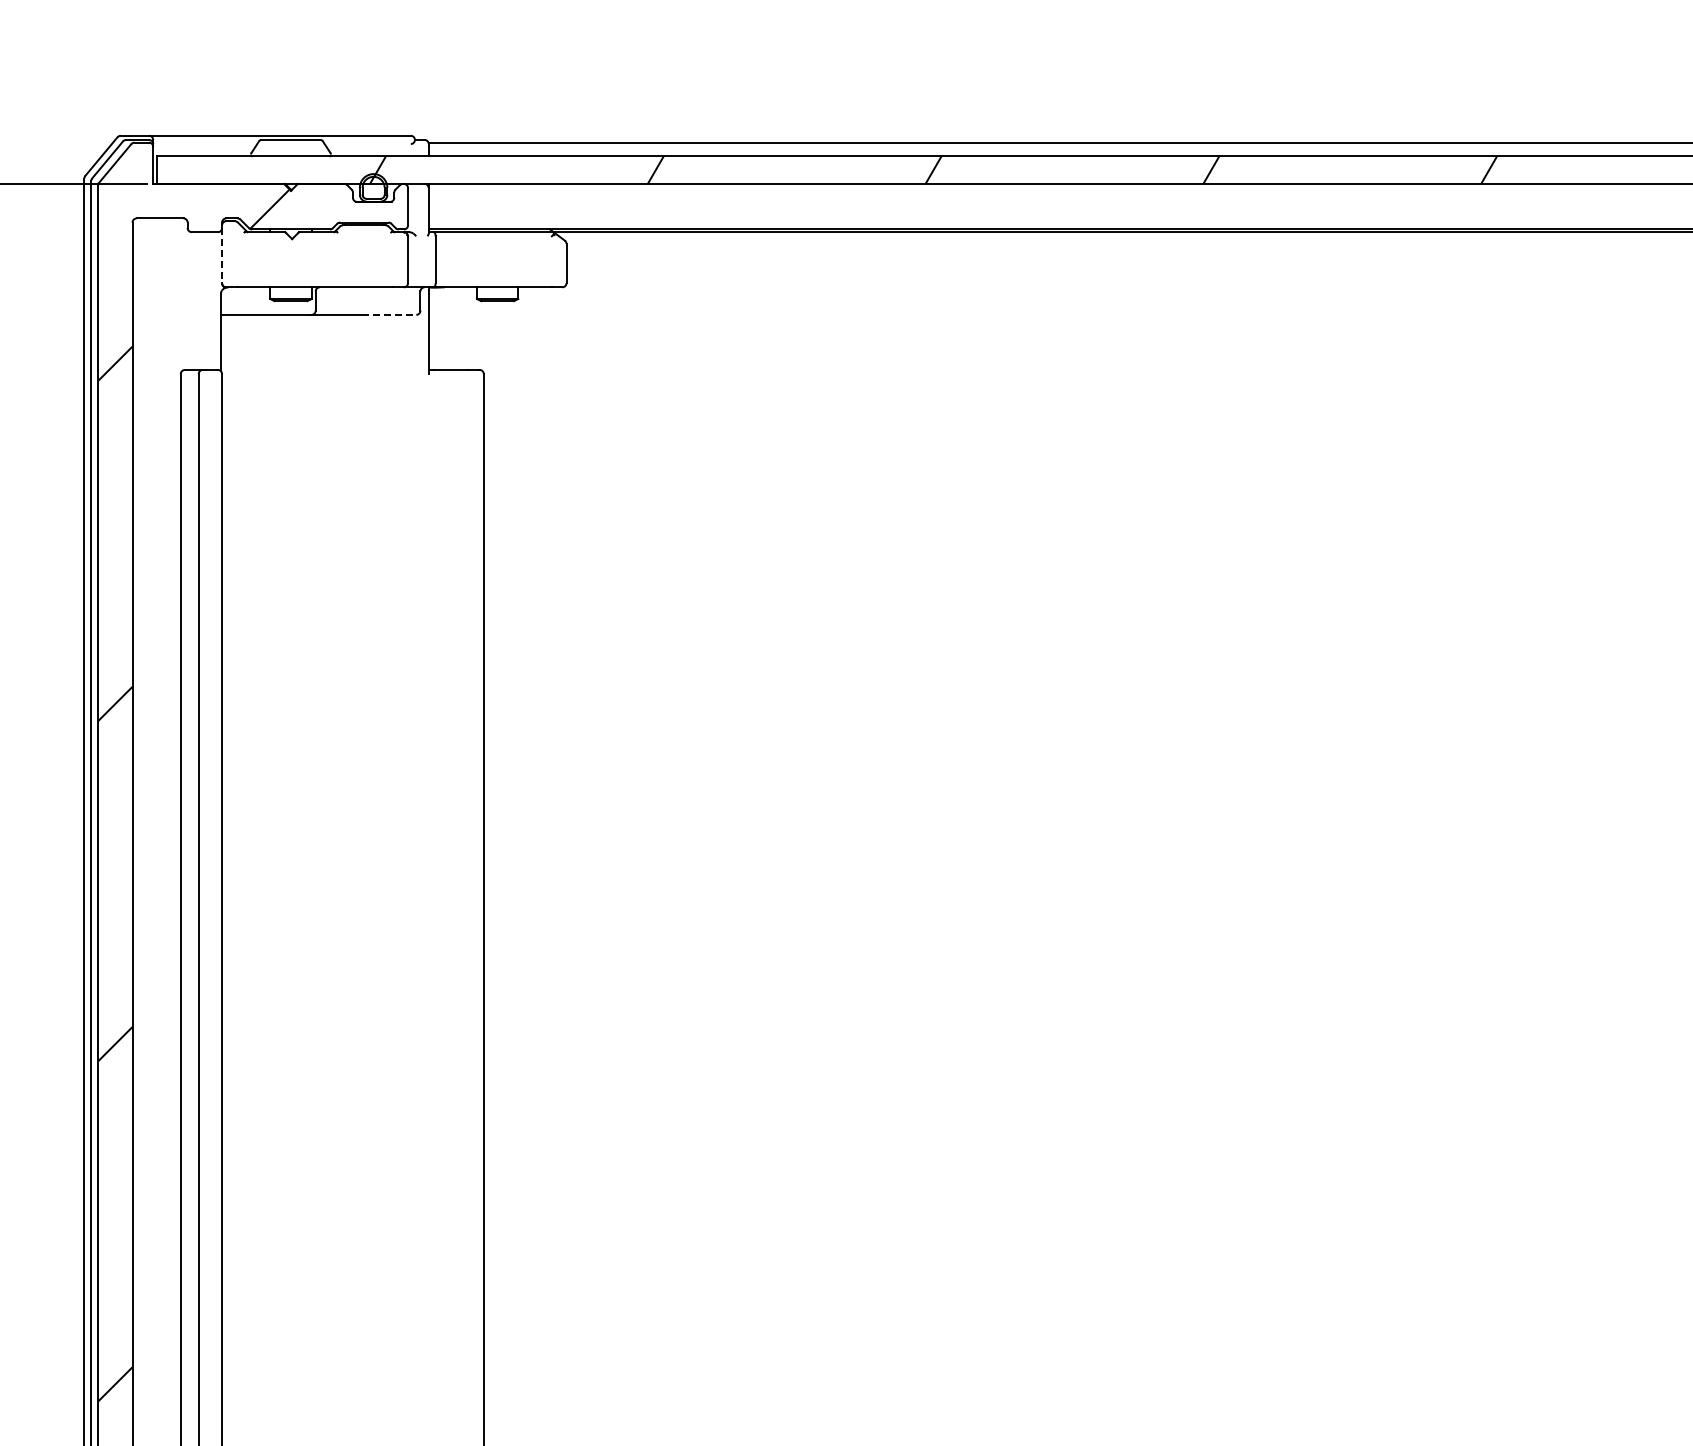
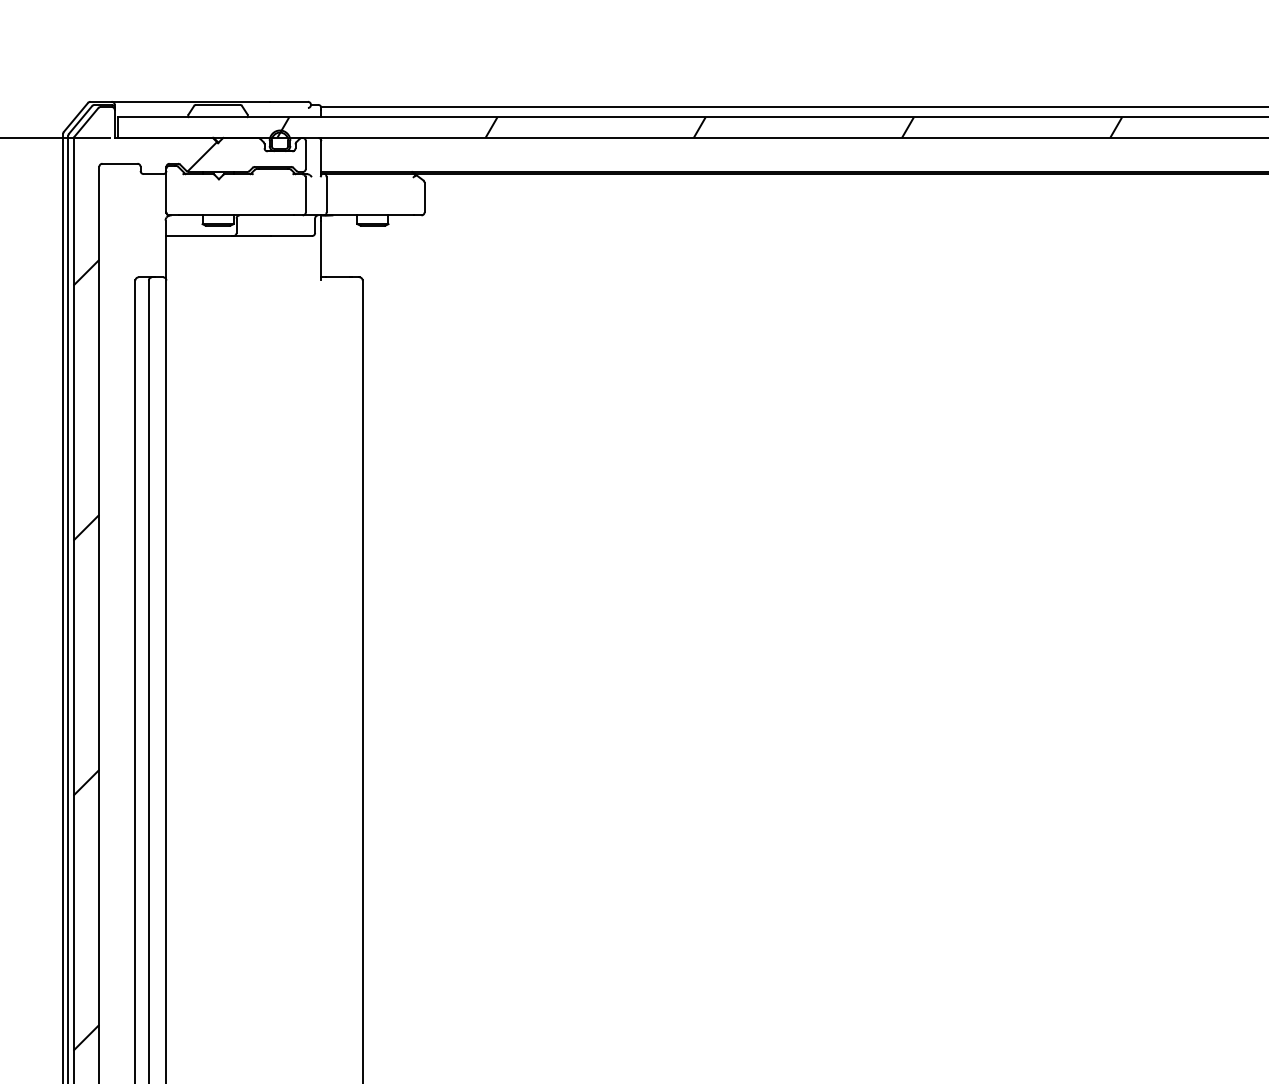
line: (222, 255) -> (166, 191), dashed -> solid
line: (389, 314) -> (291, 235), dashed -> solid

